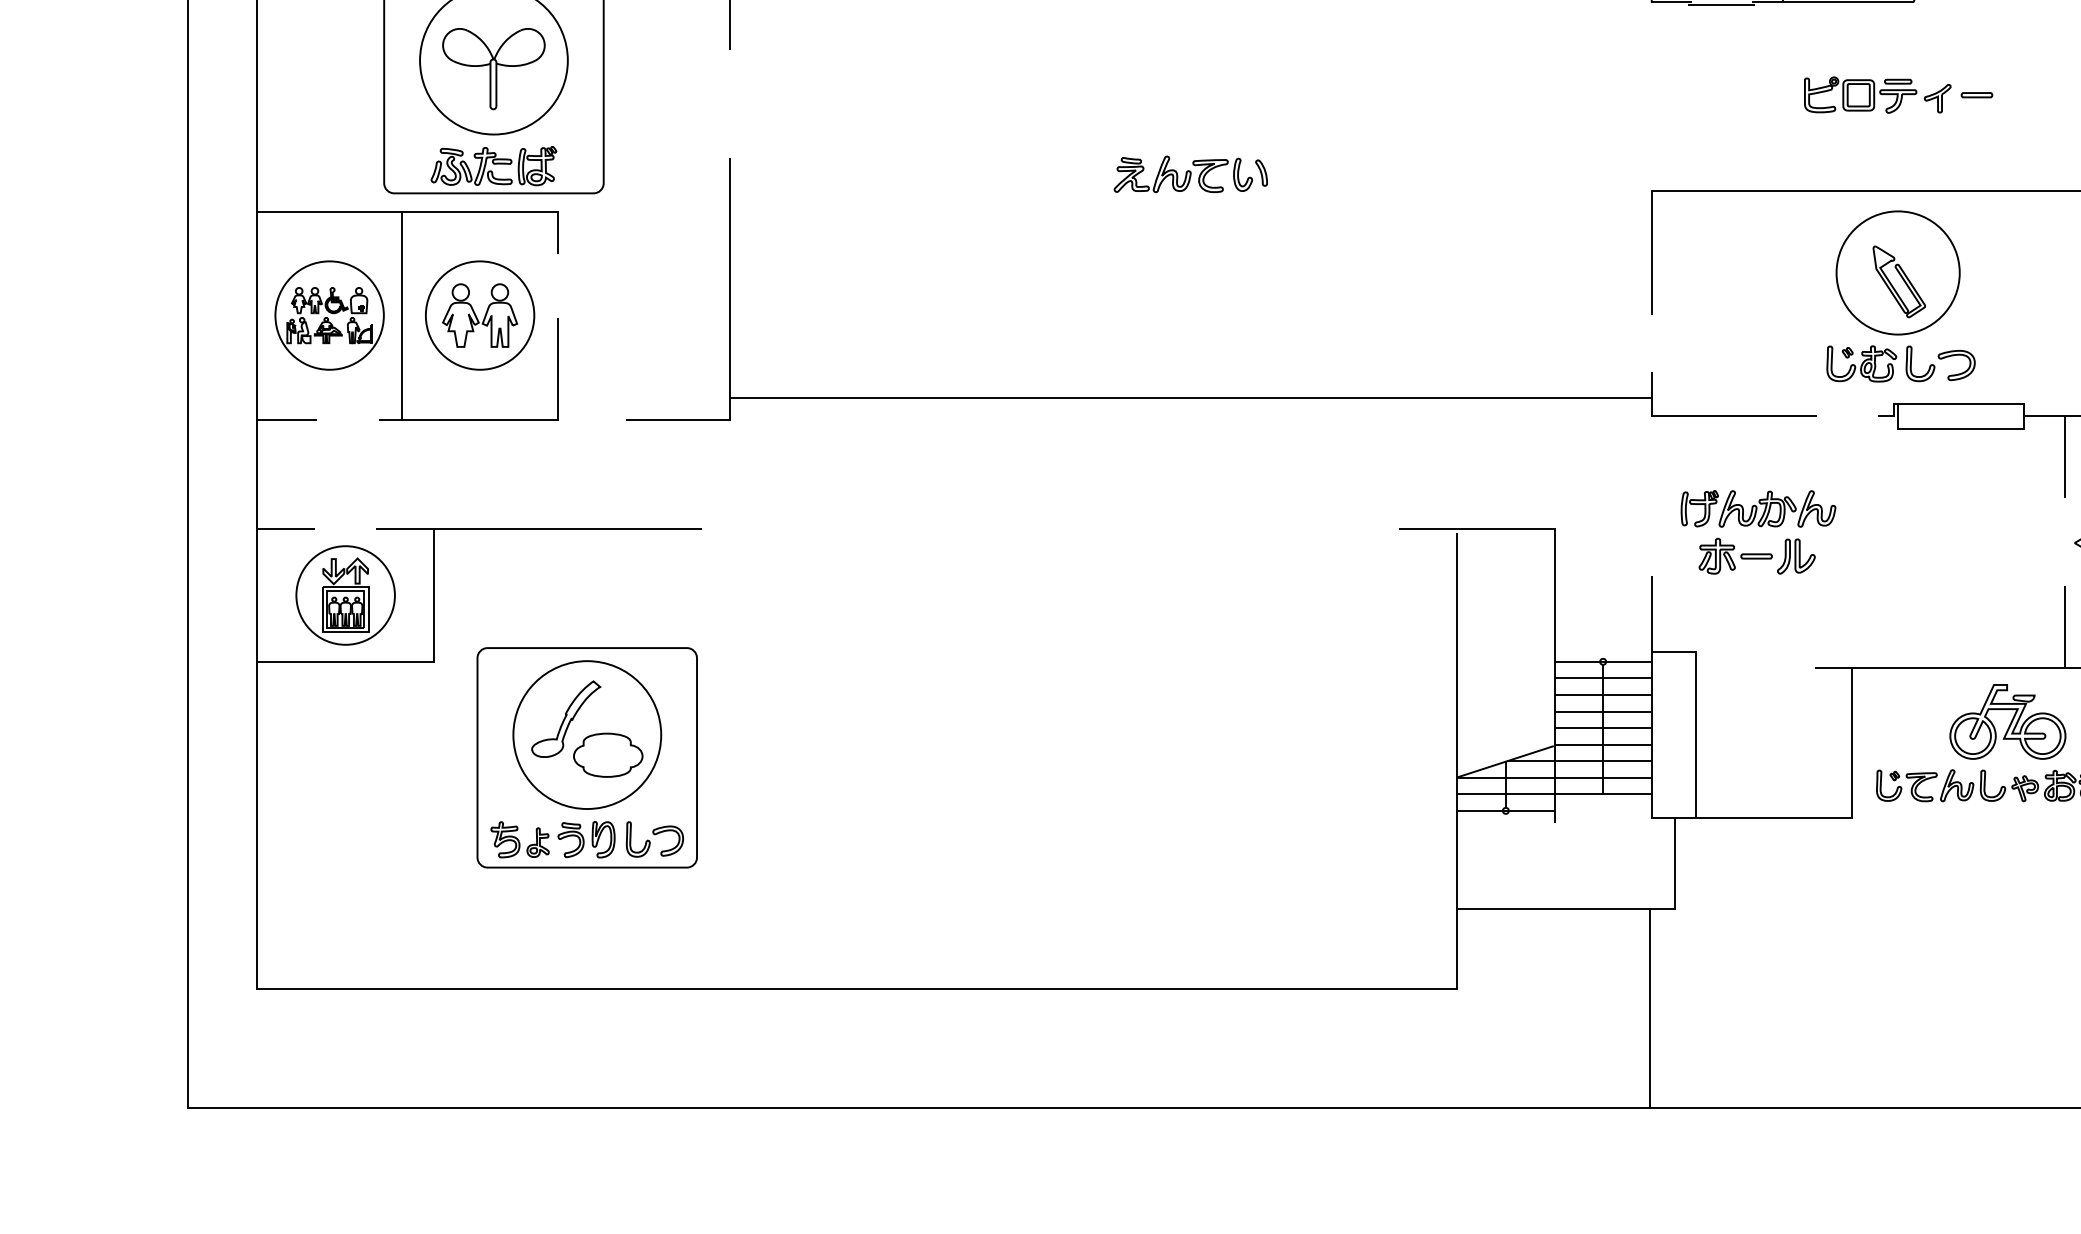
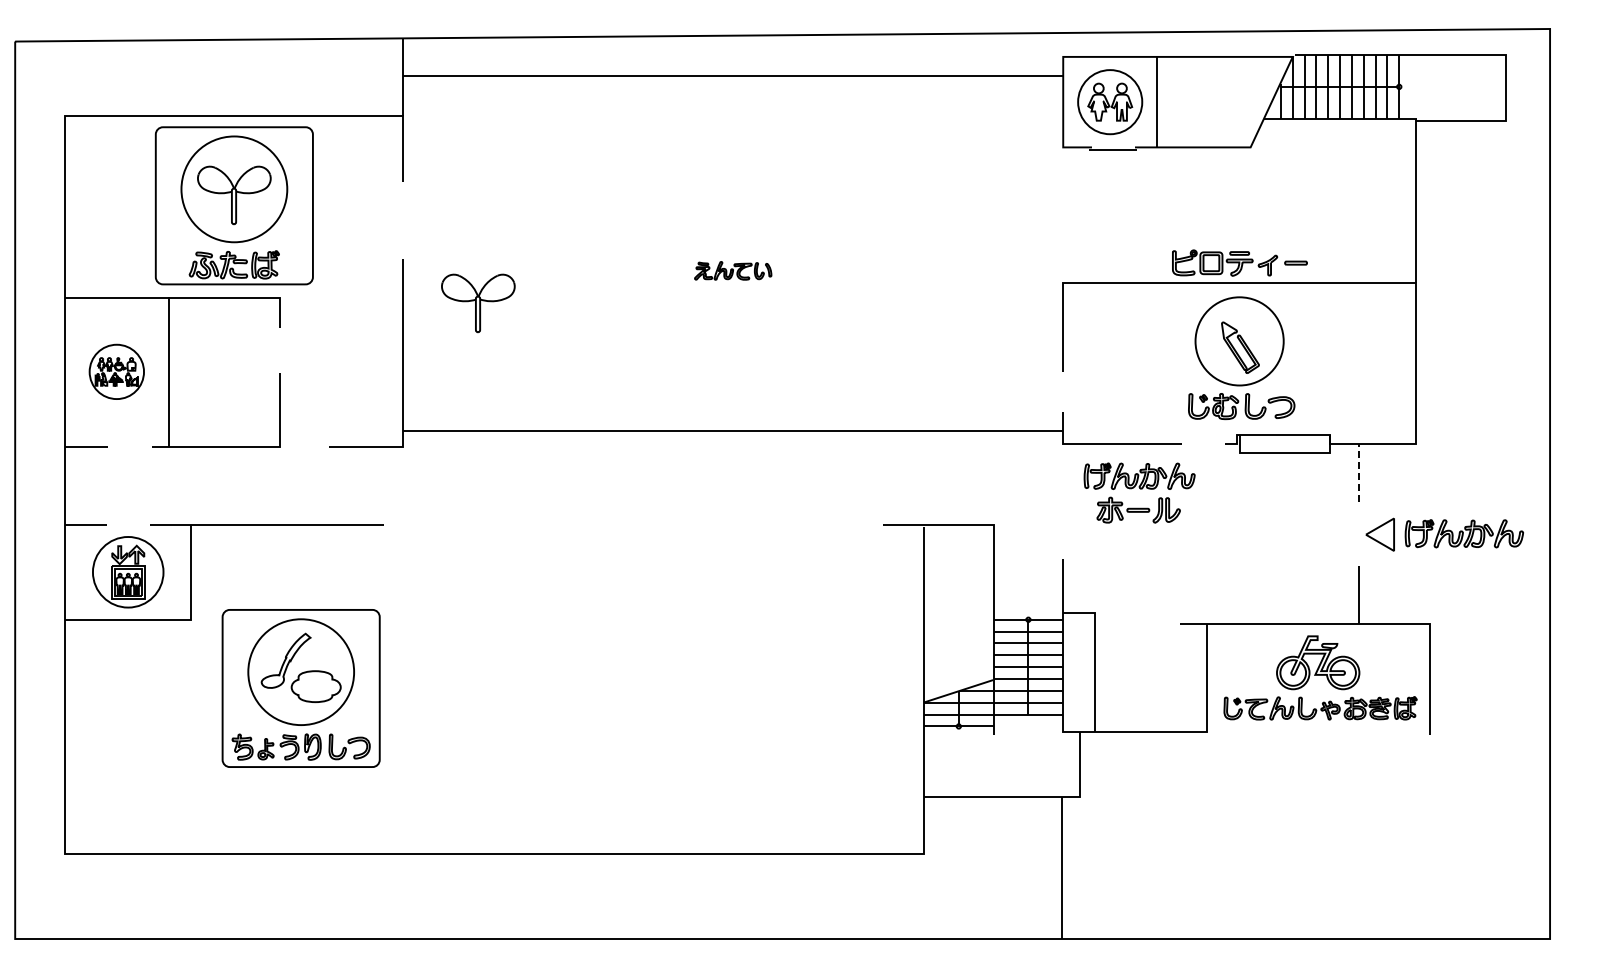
part: (1897, 94) -> (1239, 262), moved
part: (1189, 173) -> (732, 270), size x0.7
part: (834, 220) -> (478, 303), added
part: (329, 315) -> (116, 371), size x0.7
part: (480, 315) -> (224, 371), removed
line: (2065, 456) -> (1359, 472), solid -> dashed
part: (1758, 531) -> (1139, 492), moved

